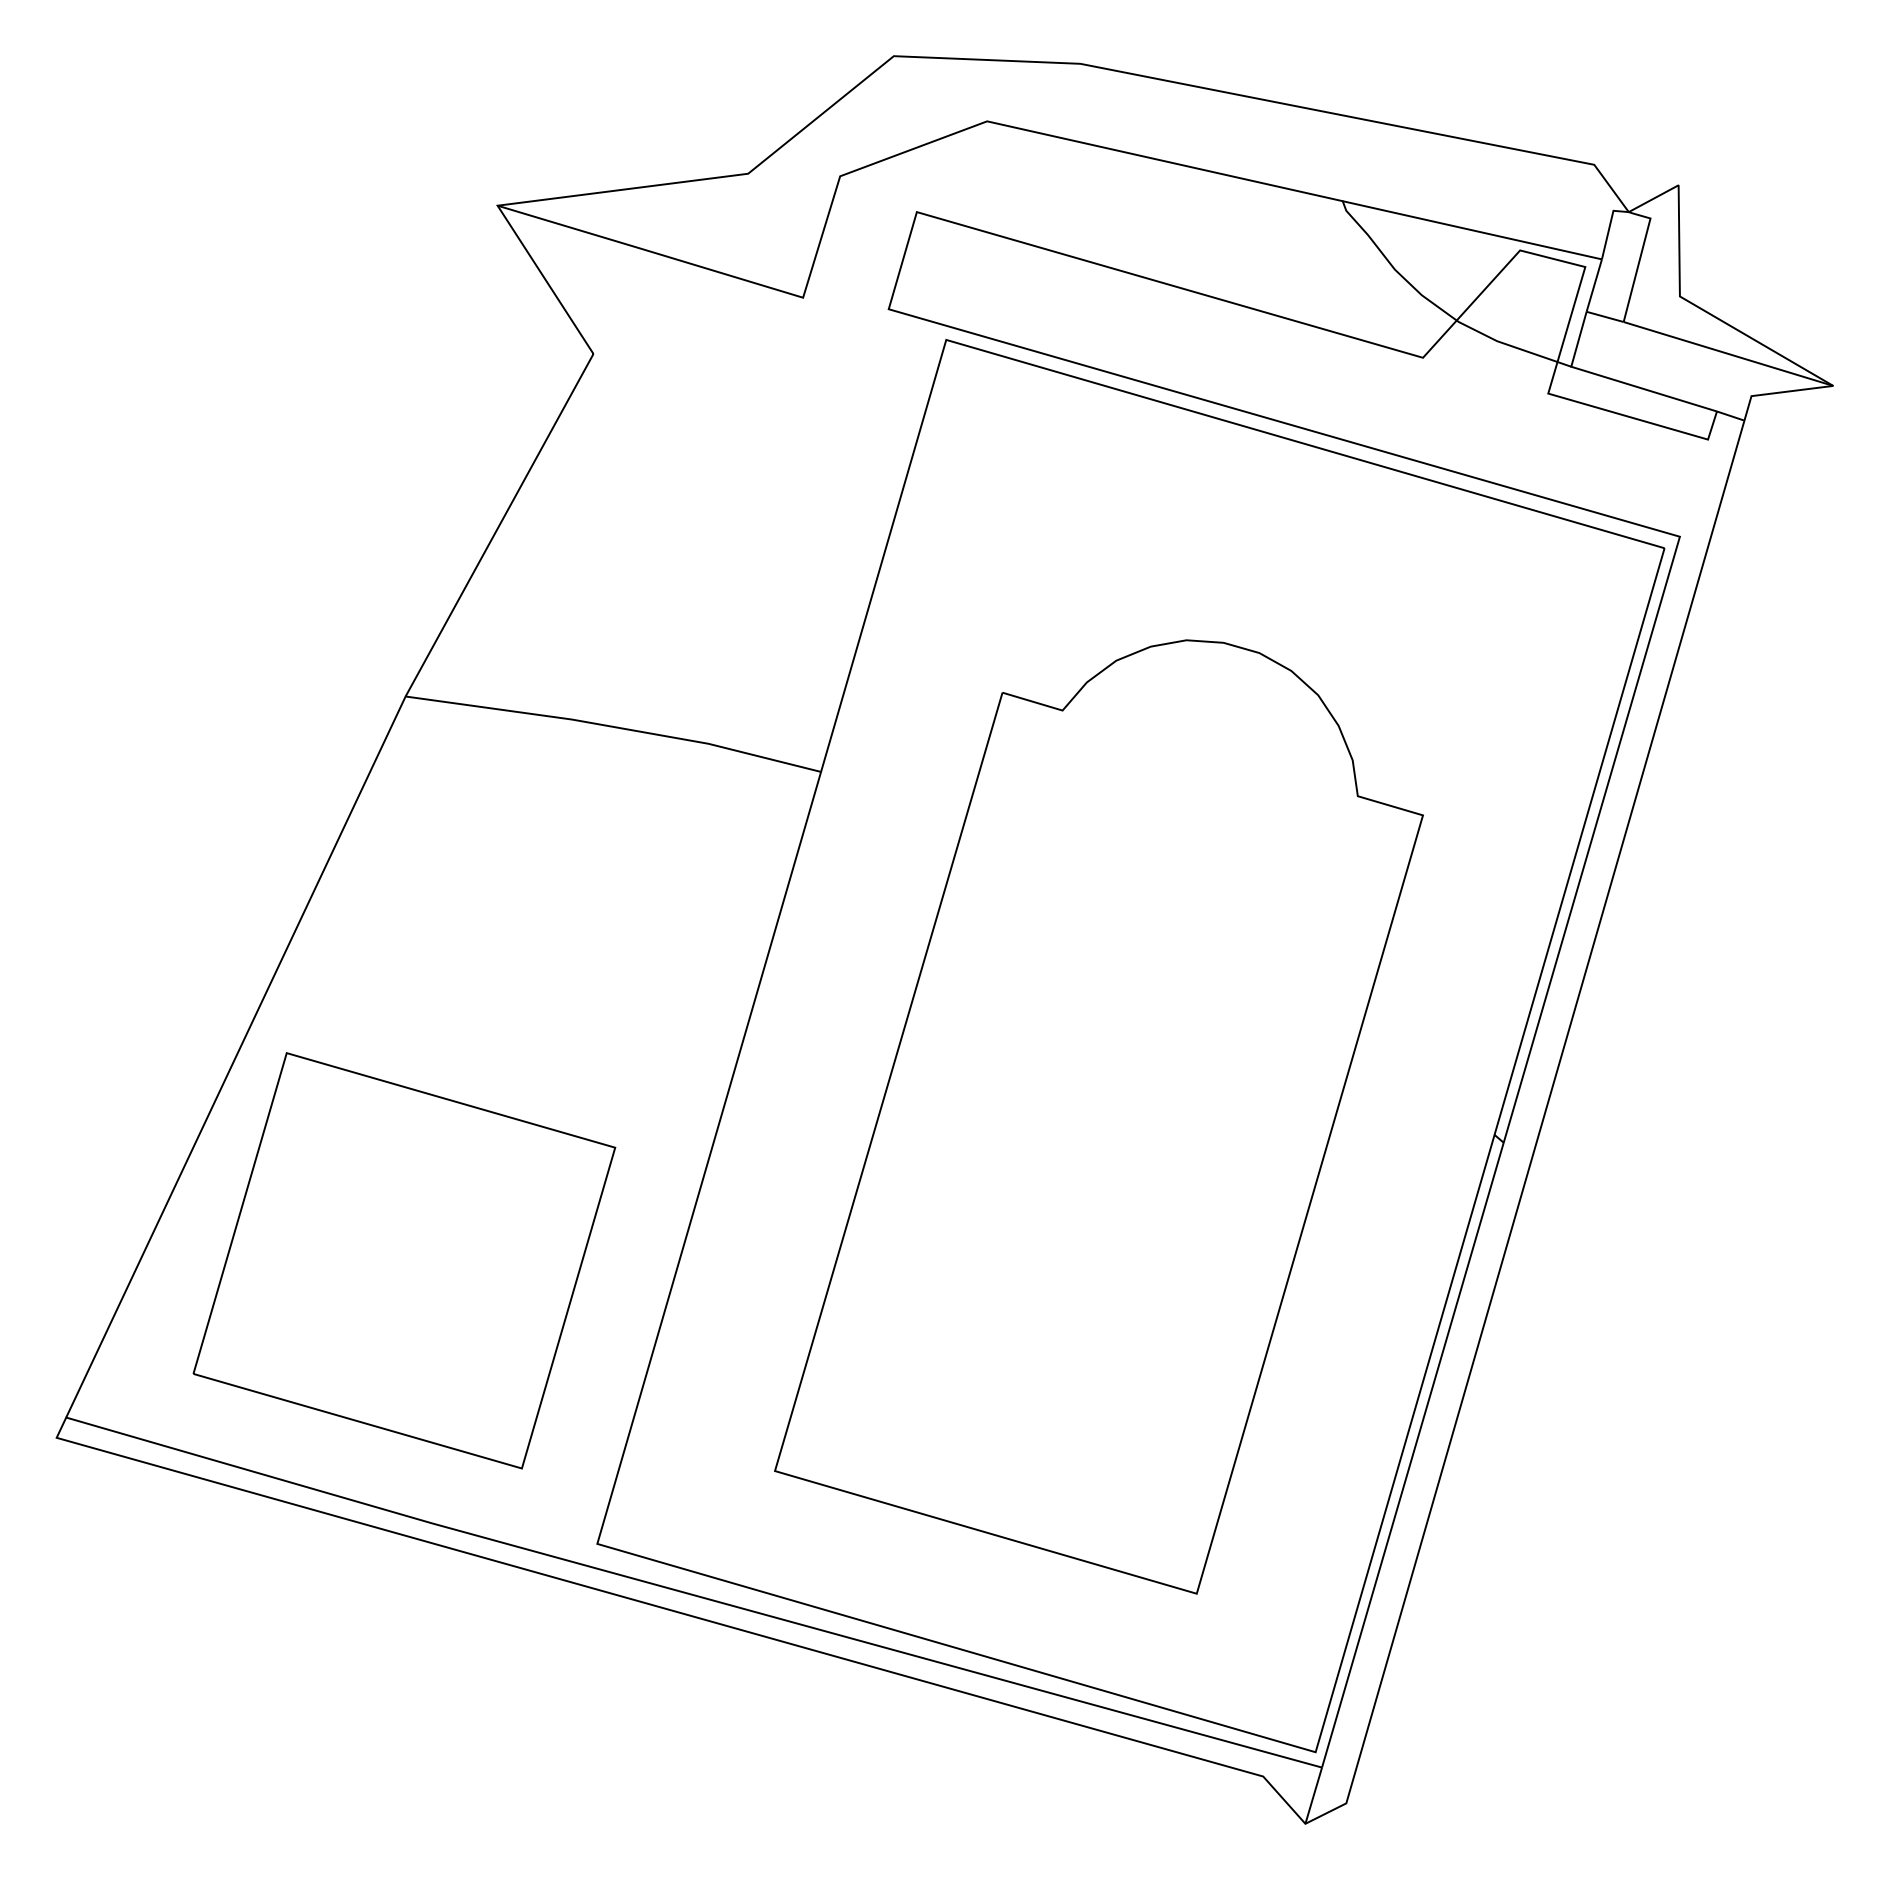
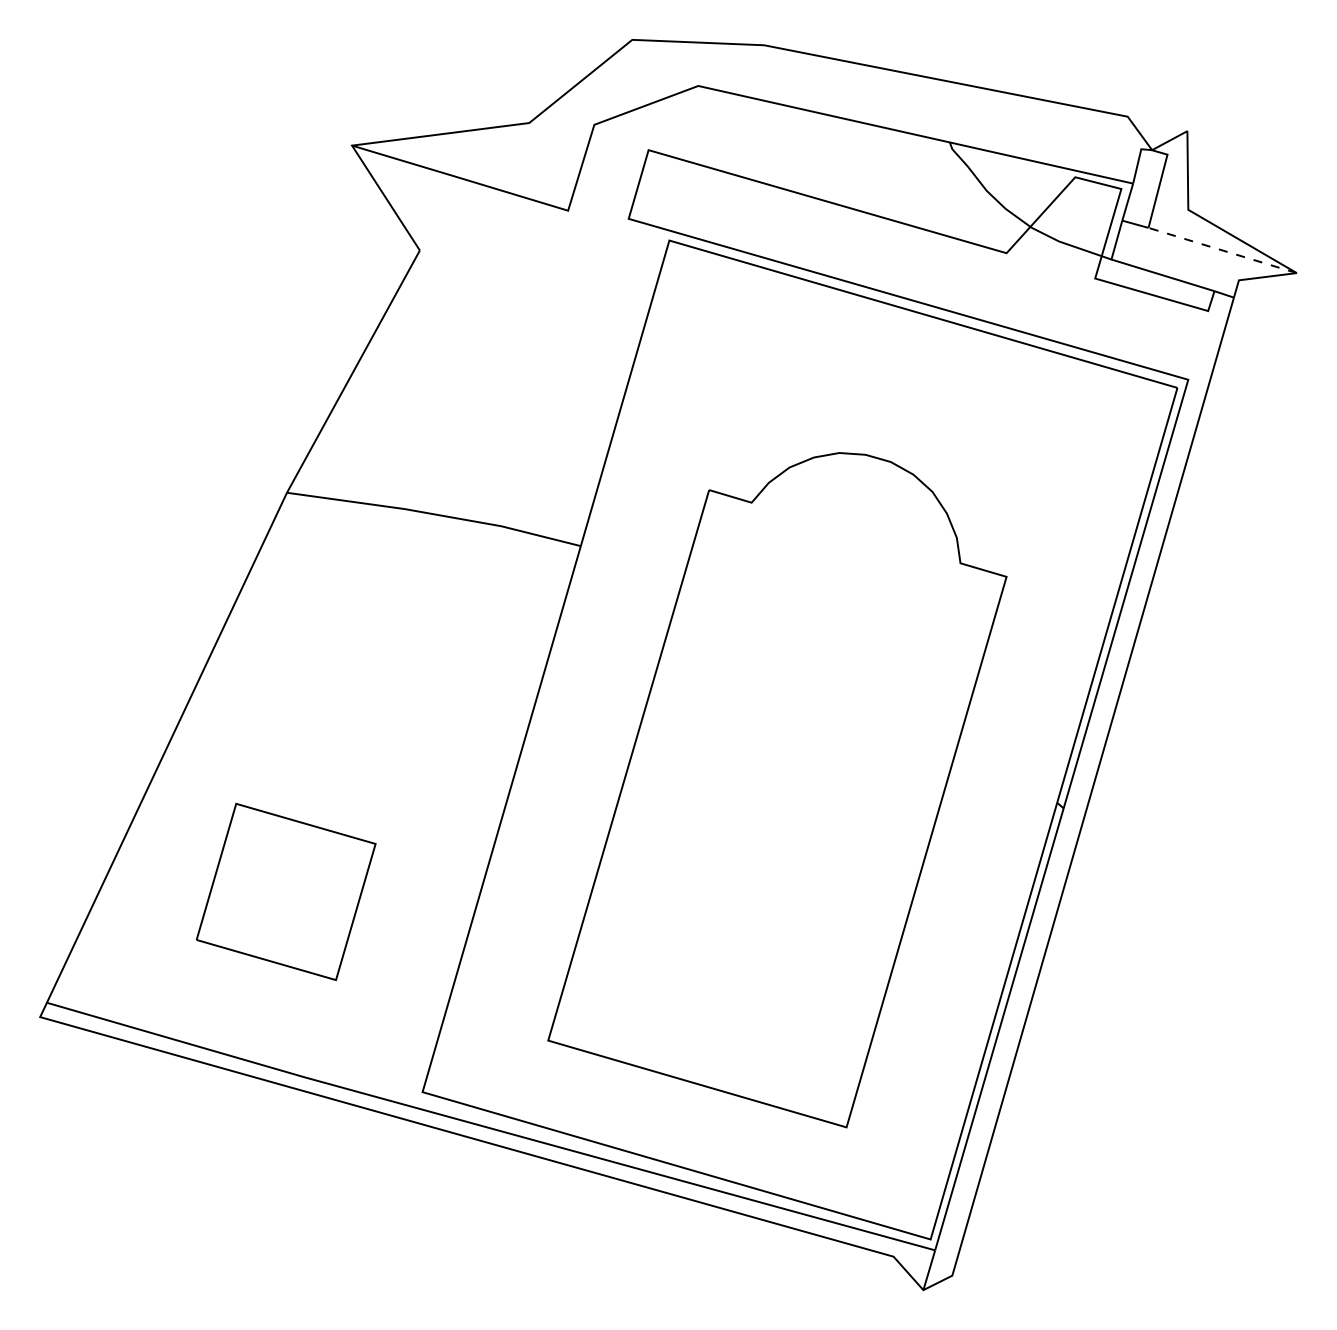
line: (1728, 353) -> (1222, 250), solid -> dashed
part: (404, 1260) -> (286, 891), size x0.6

